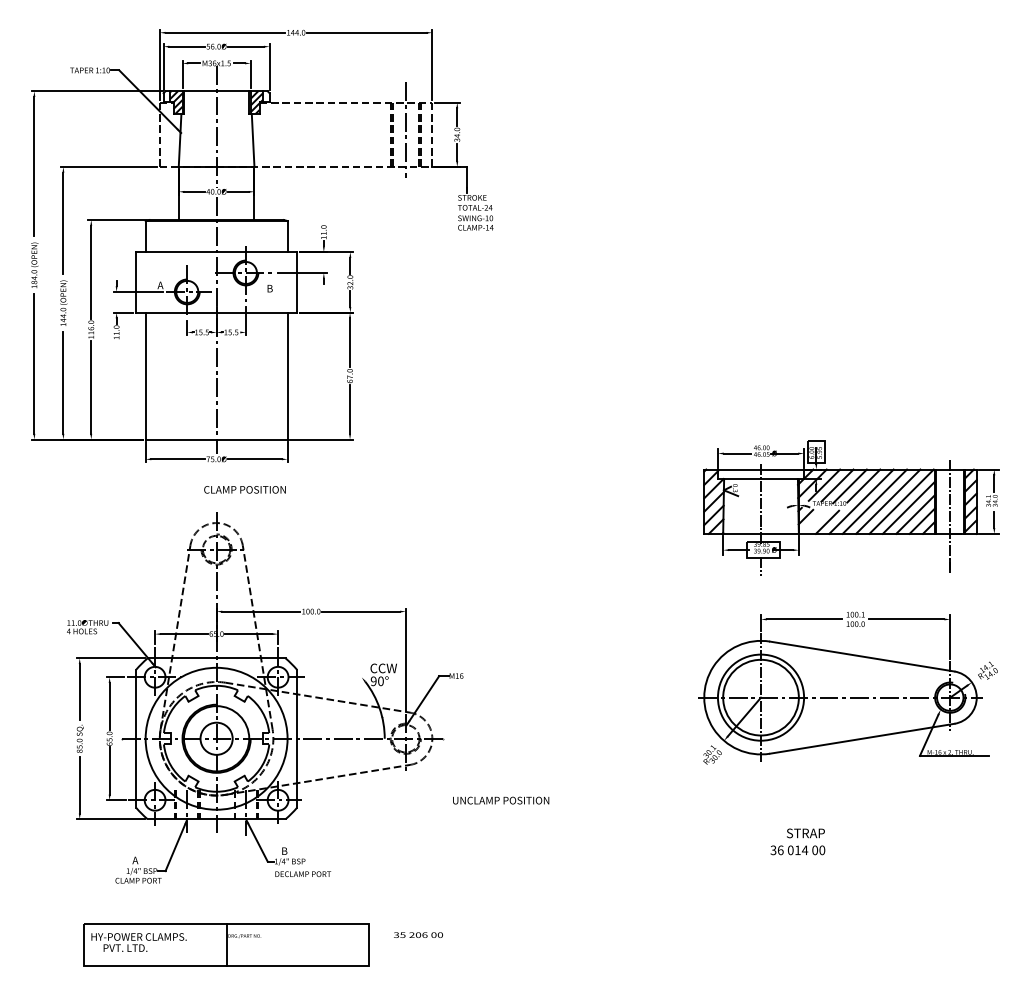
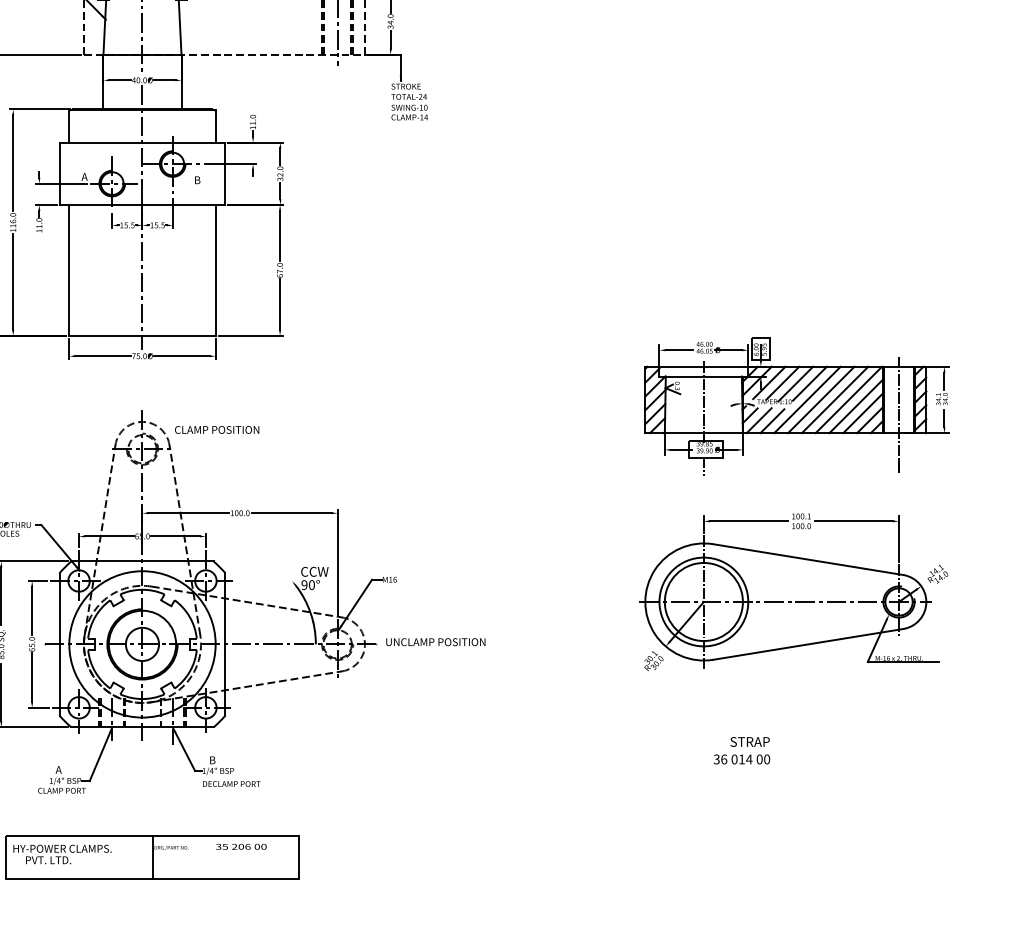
text: (244, 489) -> (216, 429), moved
line: (814, 521) -> (759, 420), added
text: (501, 800) -> (436, 642), moved
text: (418, 934) -> (241, 846), moved

